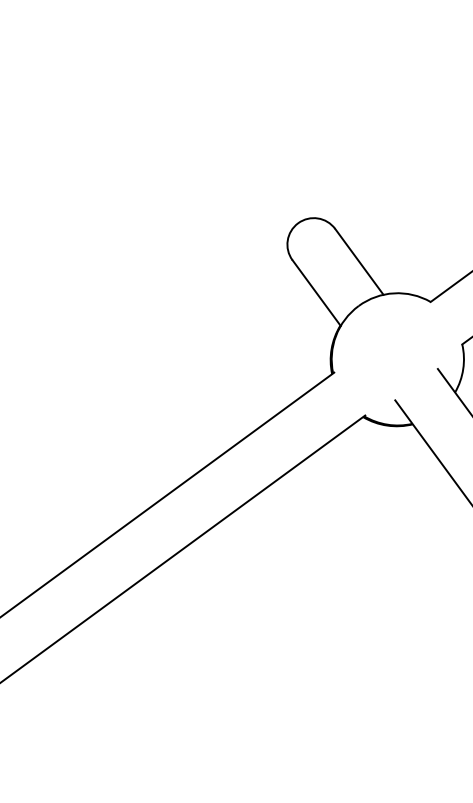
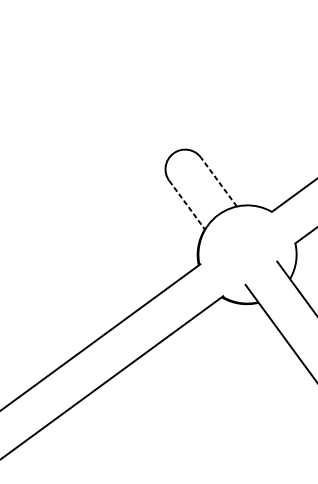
line: (359, 261) -> (219, 181), solid -> dashed
line: (316, 293) -> (187, 205), solid -> dashed

